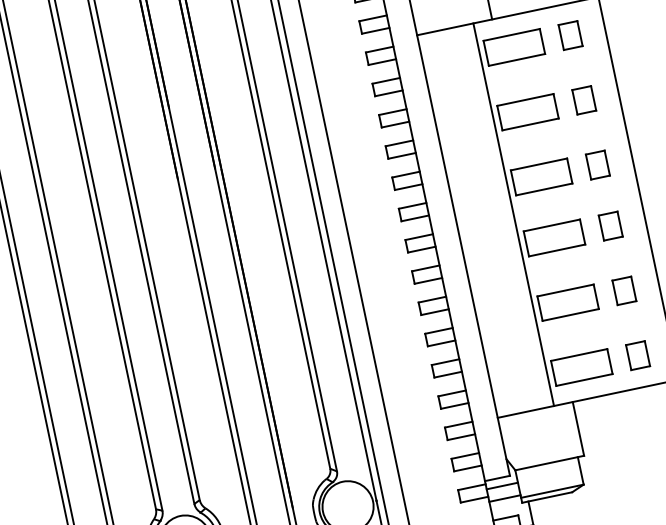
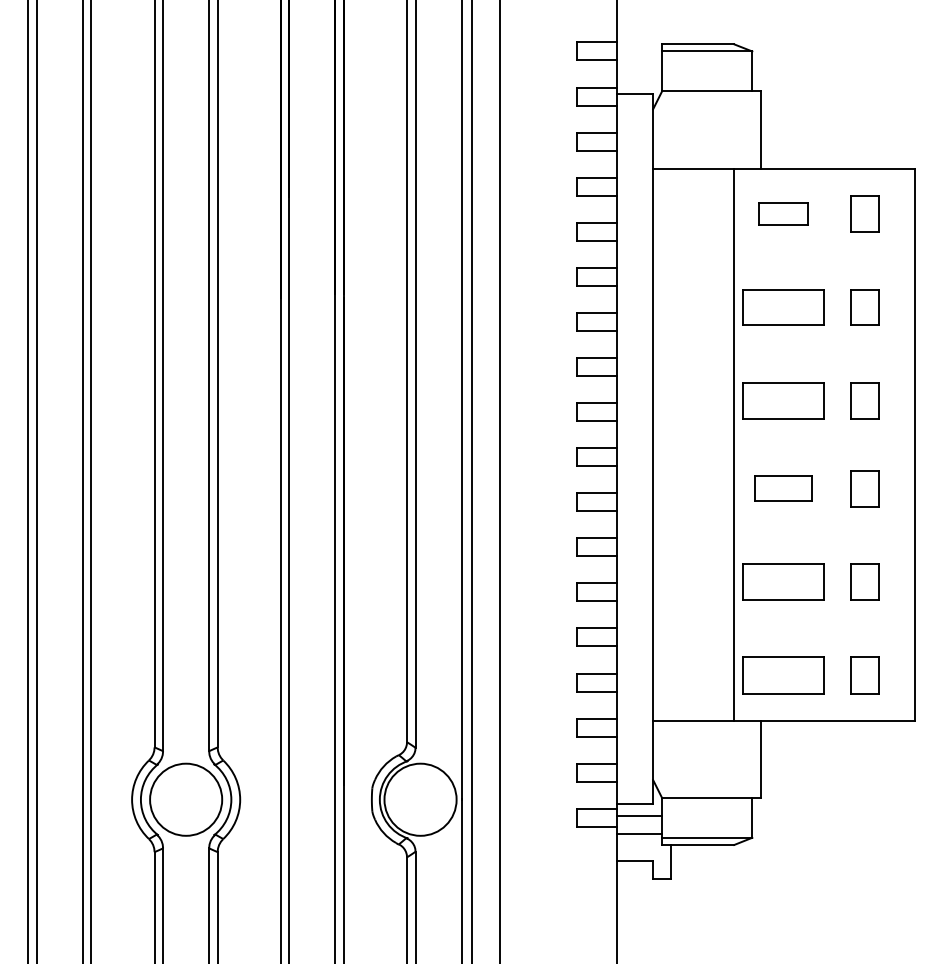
part: (514, 47) -> (783, 213), size x0.6
part: (554, 237) -> (783, 488), size x0.7

